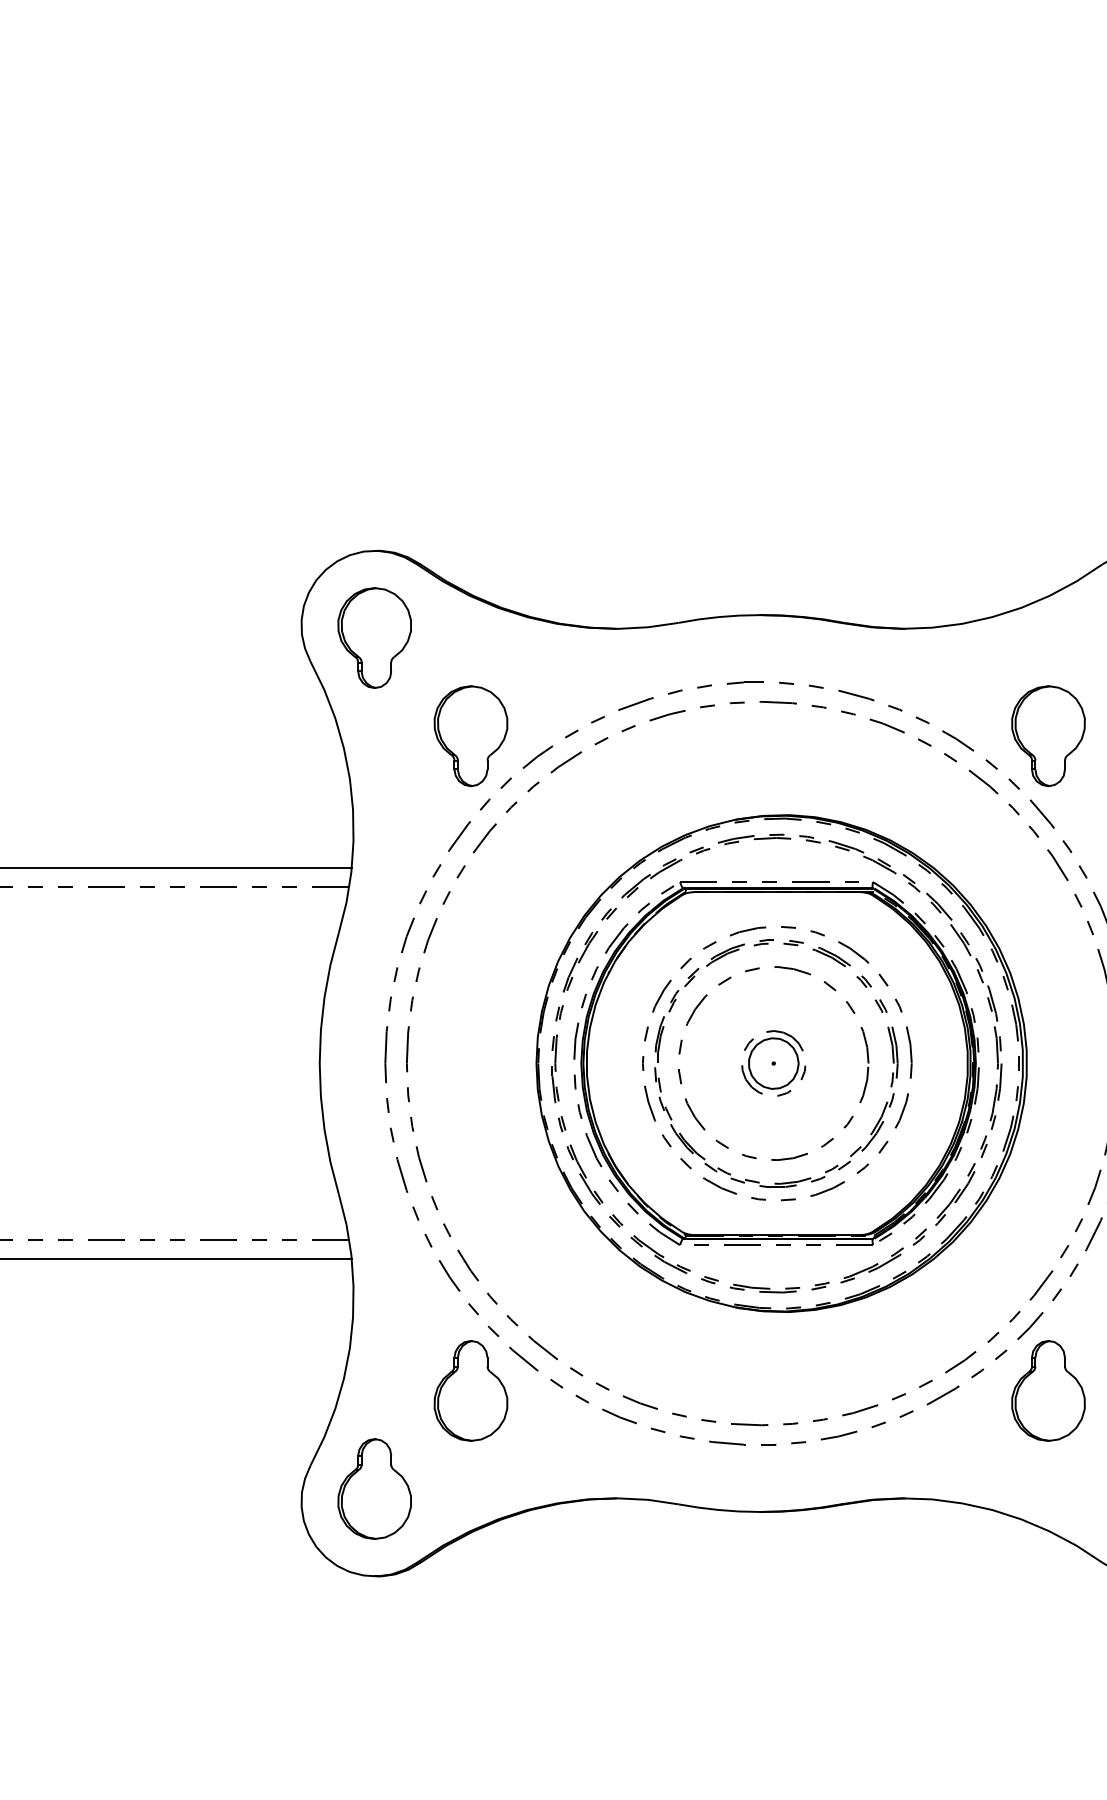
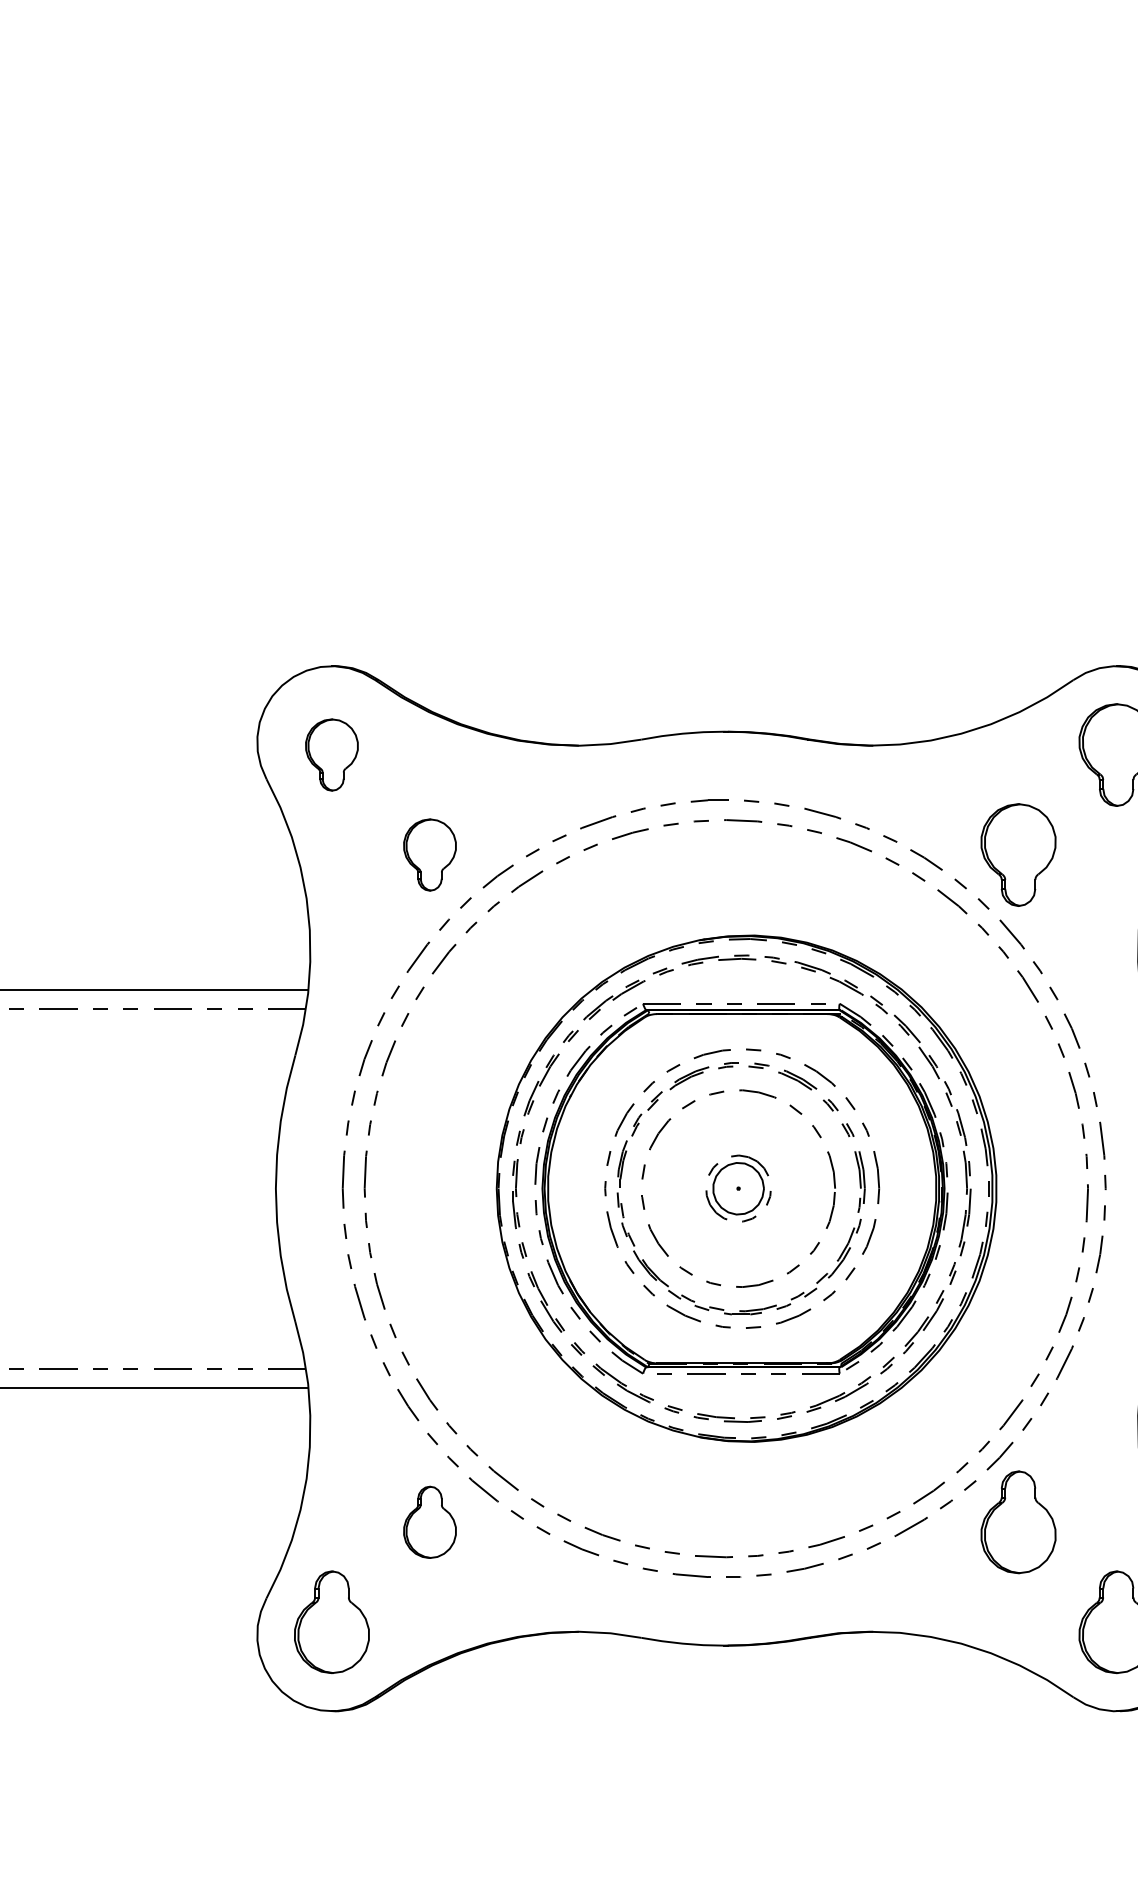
part: (374, 637) -> (331, 754), size x0.7
part: (470, 735) -> (429, 854), size x0.7
part: (470, 1391) -> (429, 1522), size x0.7

